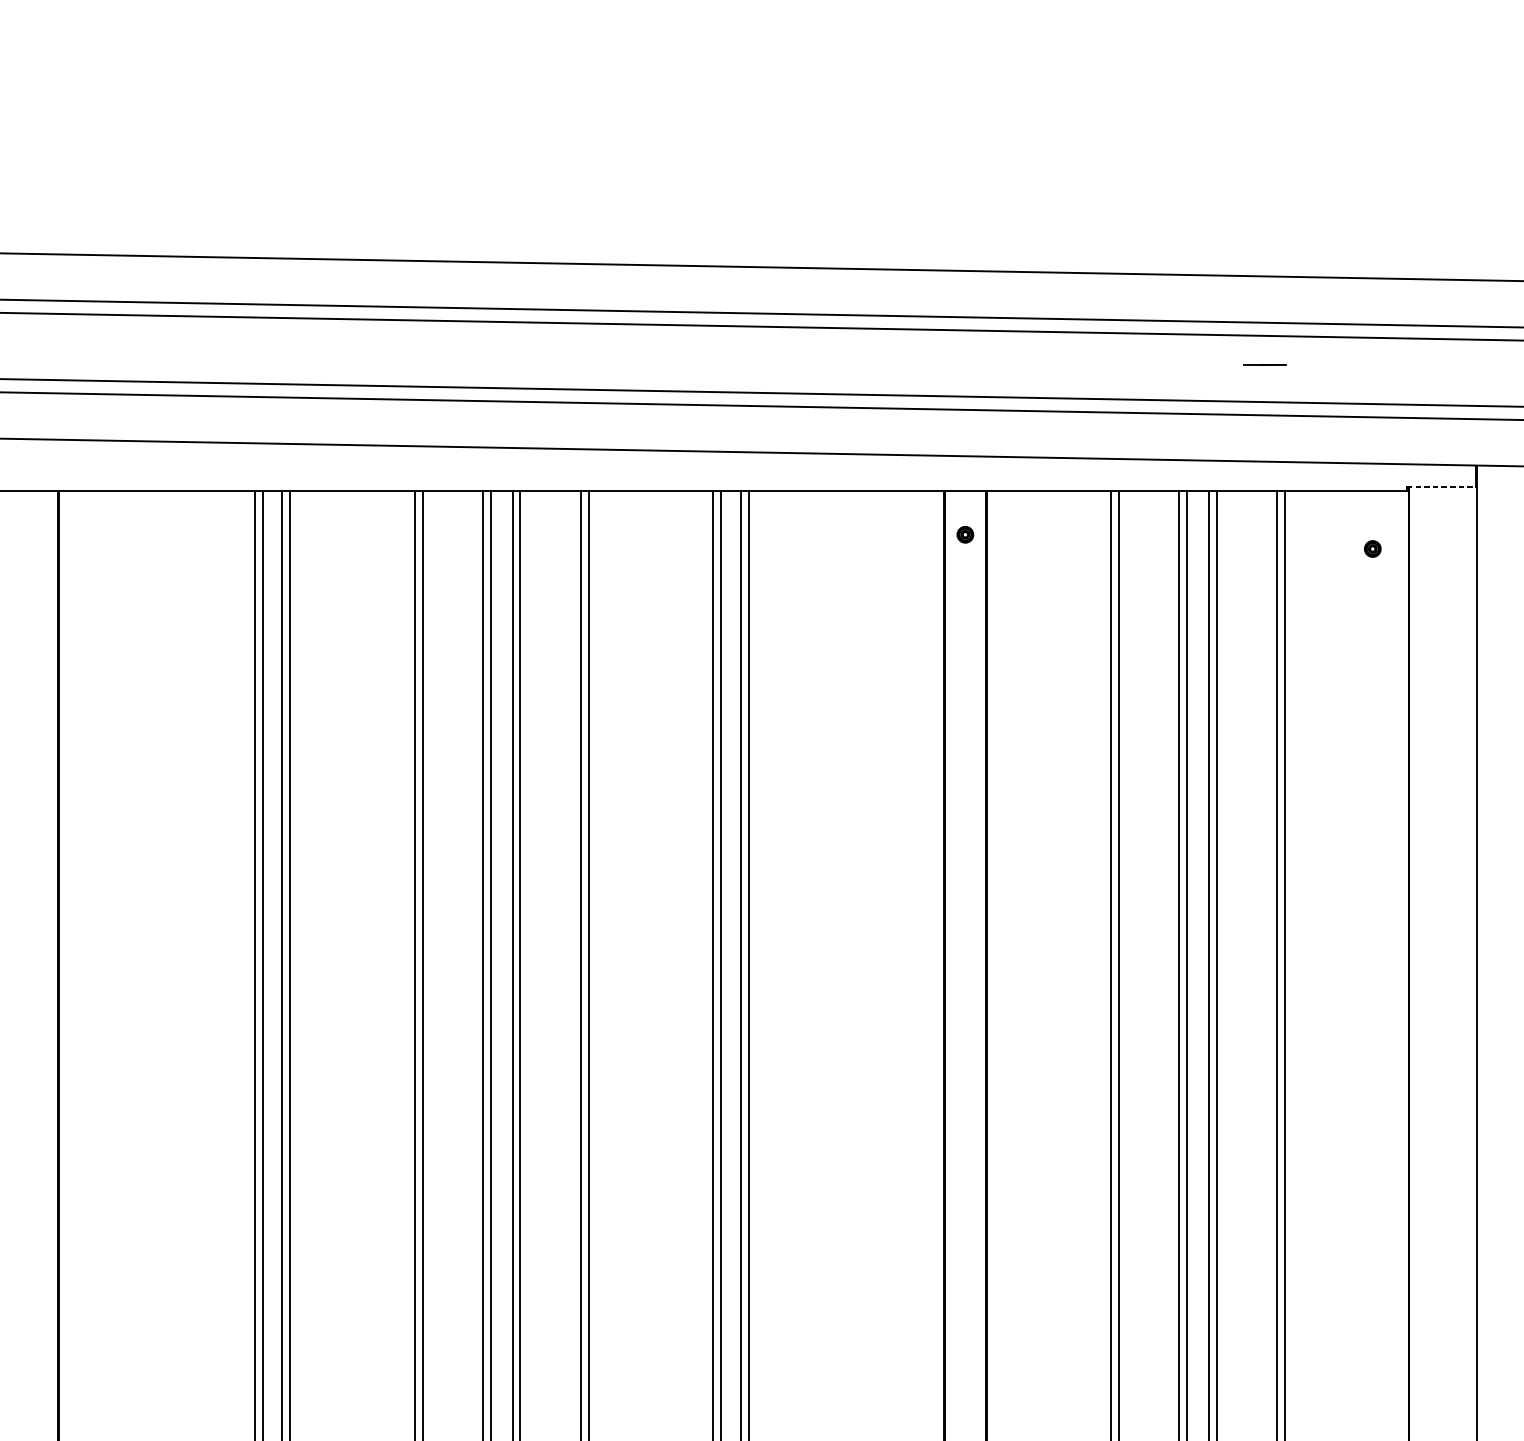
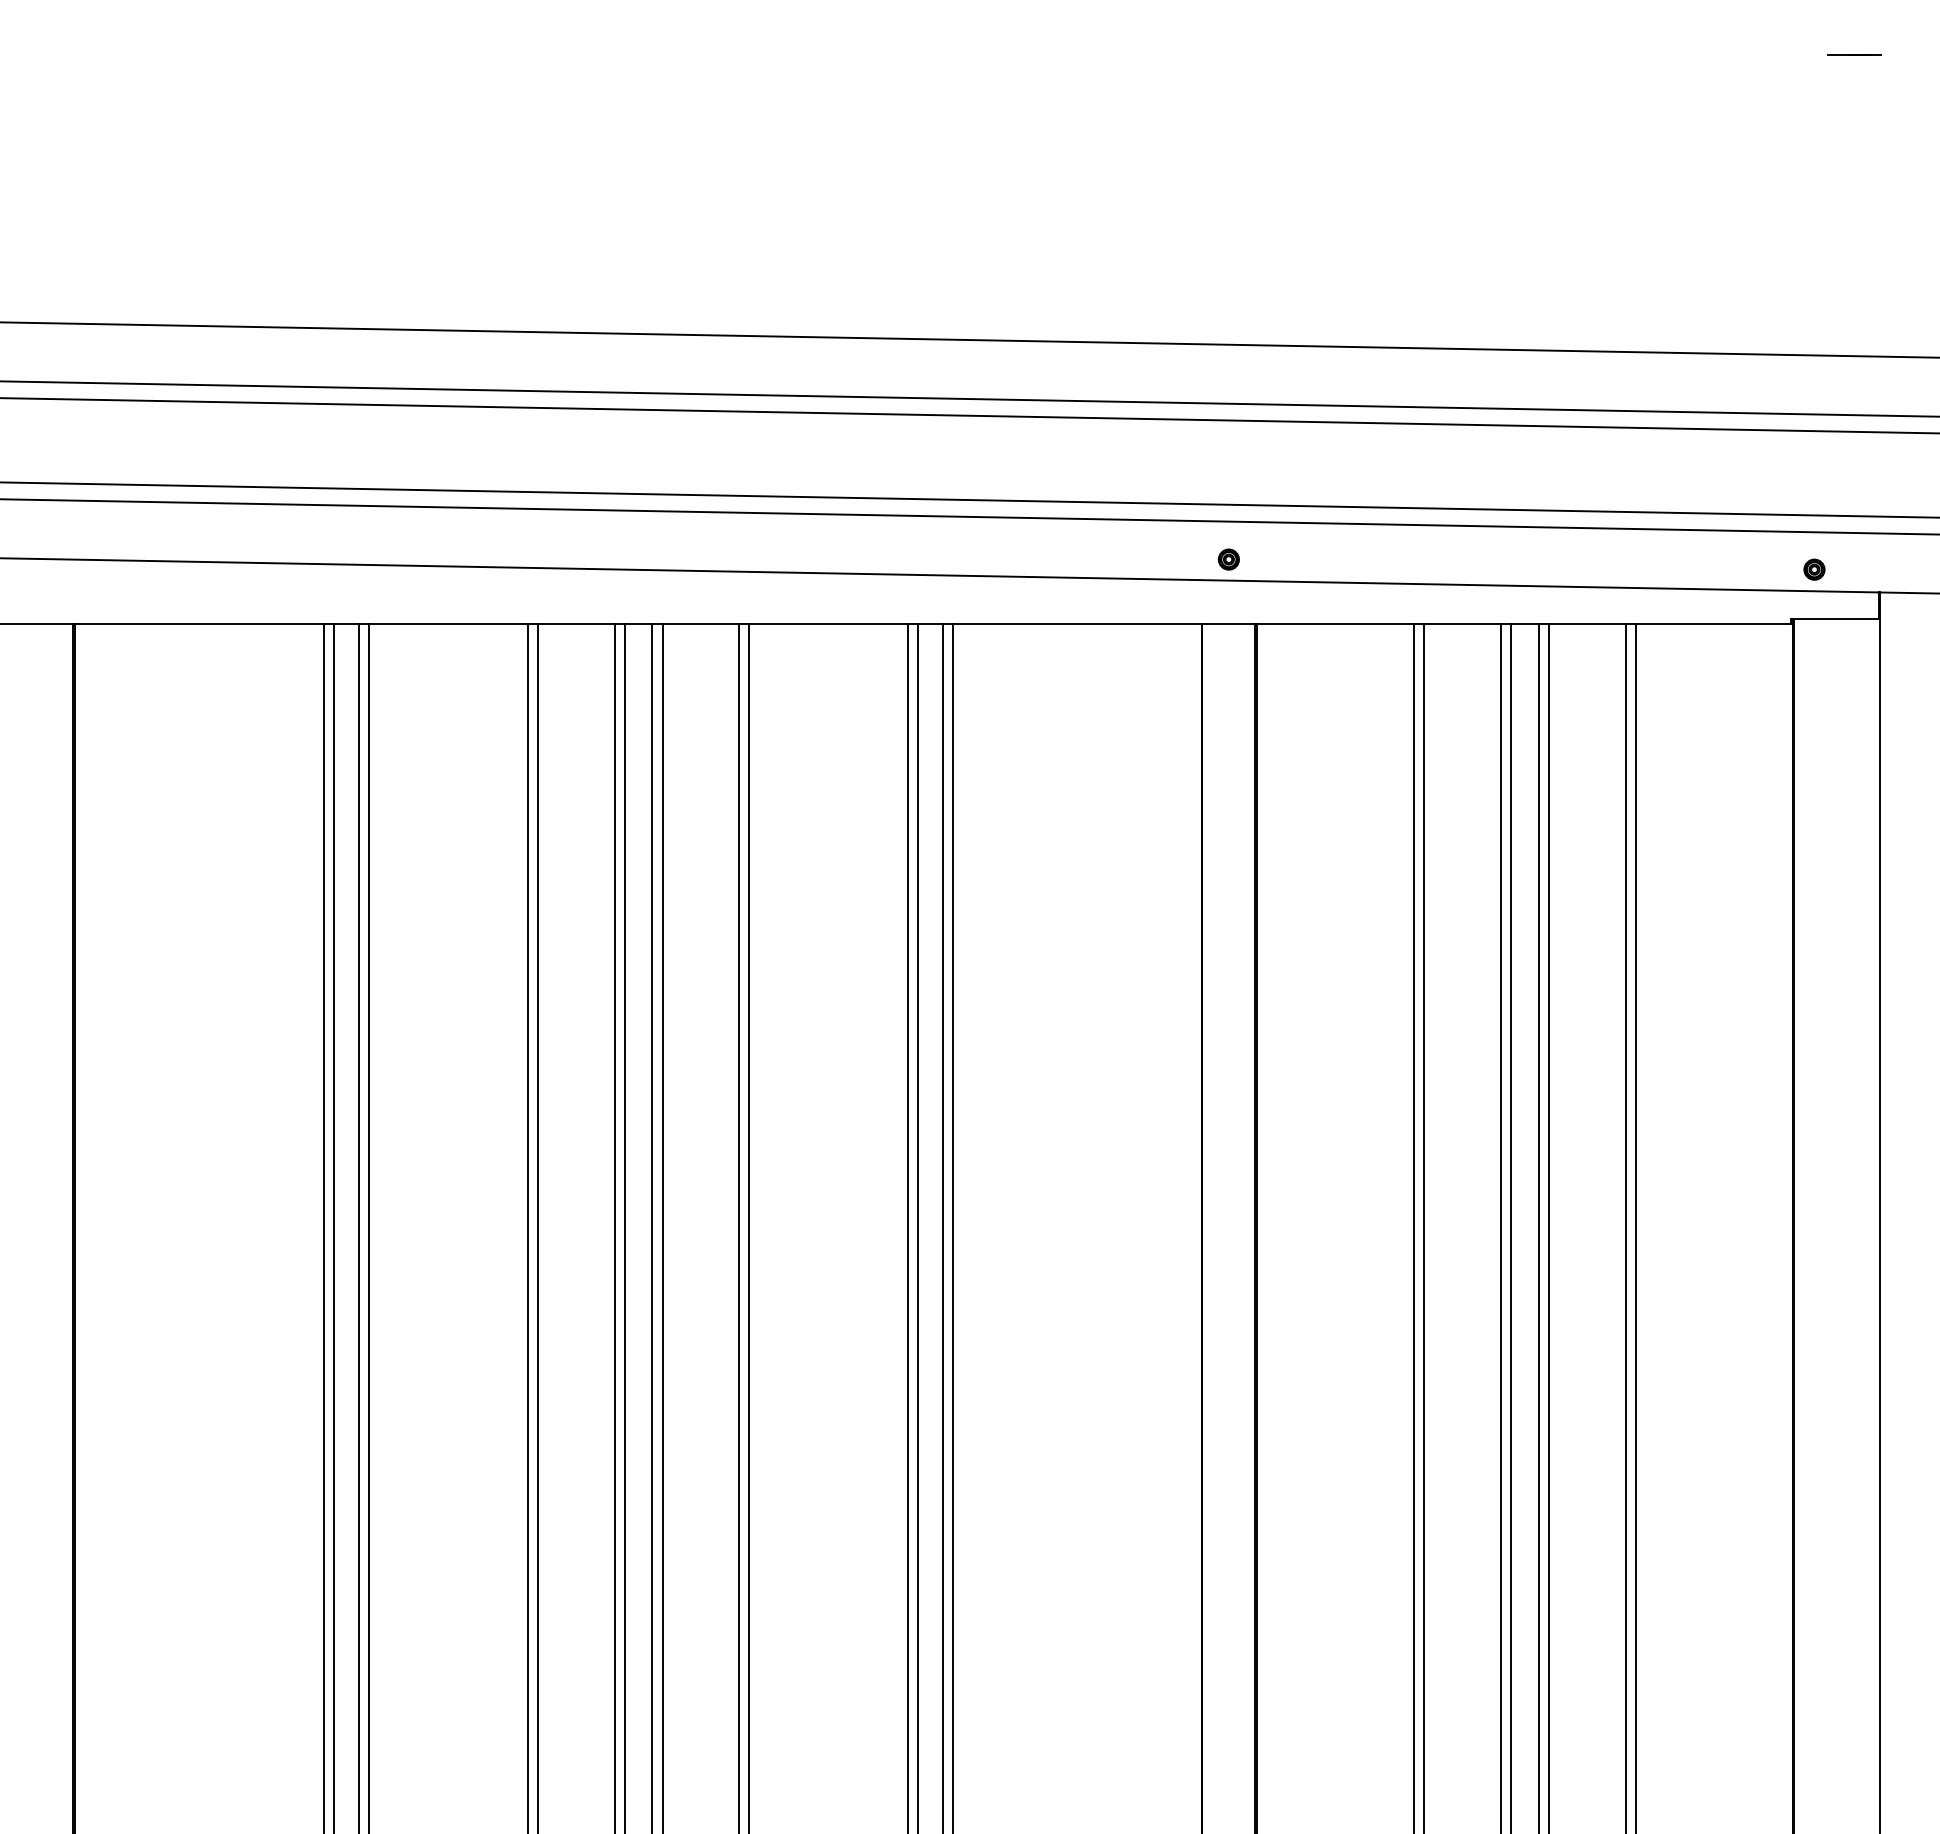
line: (1265, 365) -> (1854, 54), moved
line: (1441, 486) -> (1835, 619), dashed -> solid
part: (965, 534) -> (1228, 559), moved
part: (1372, 548) -> (1814, 569), moved

